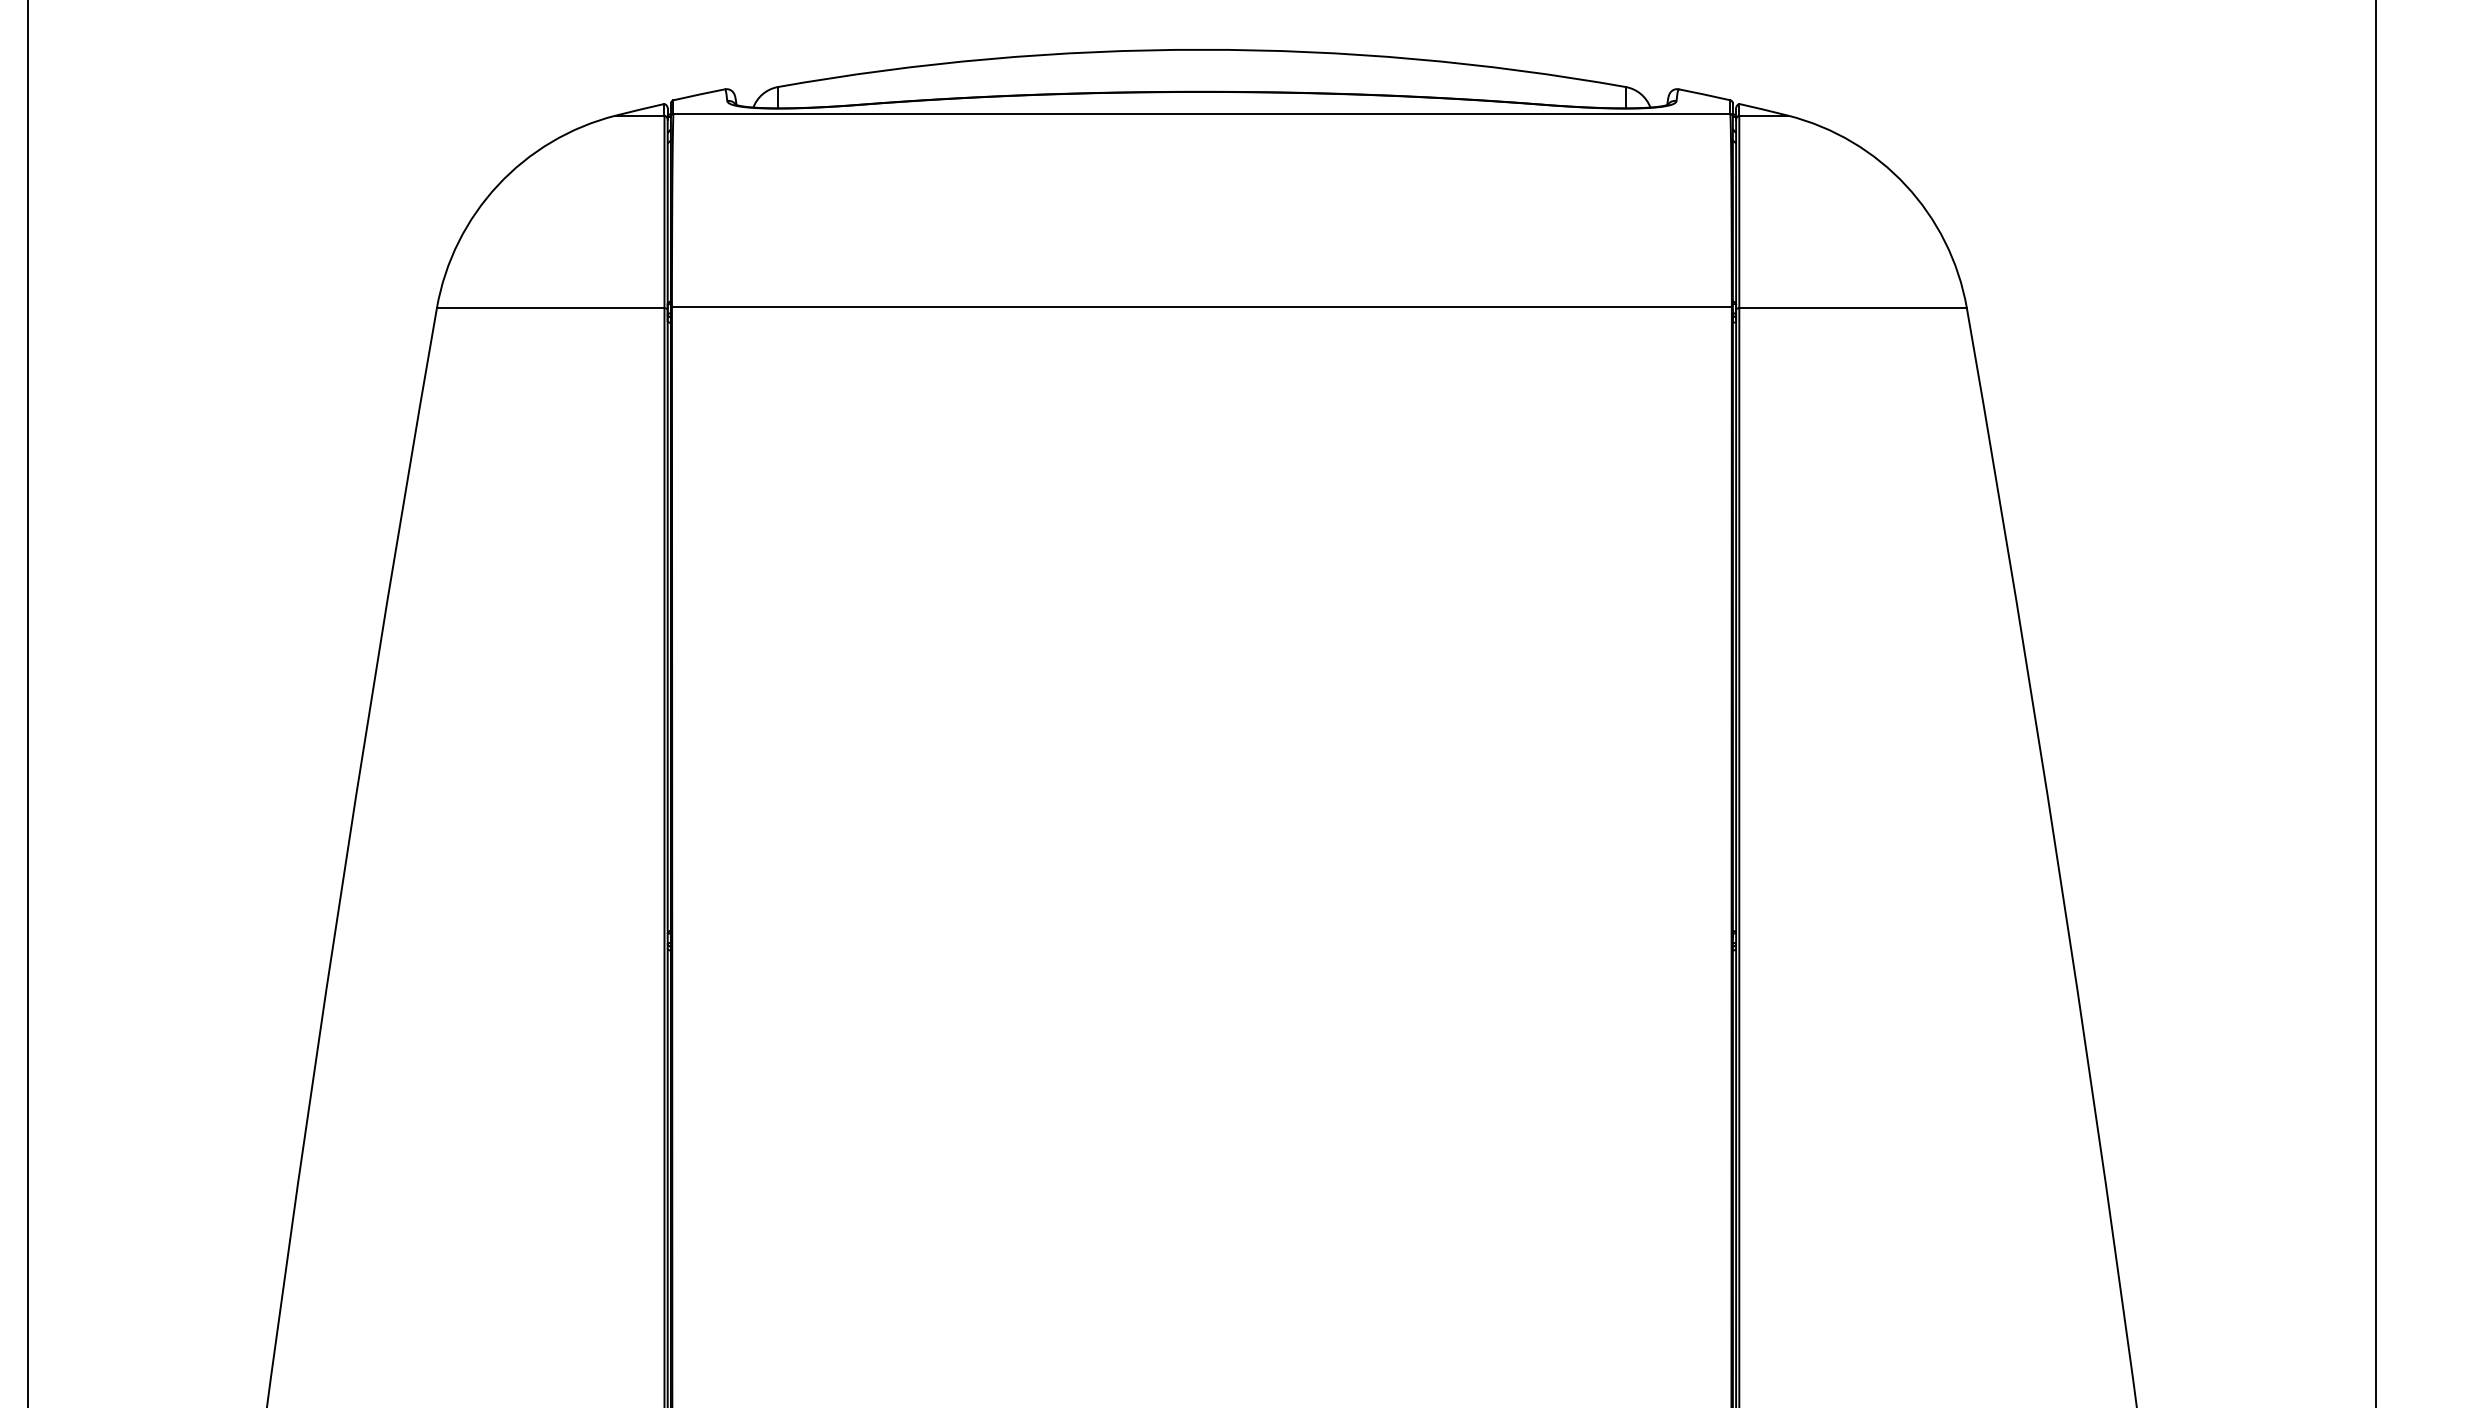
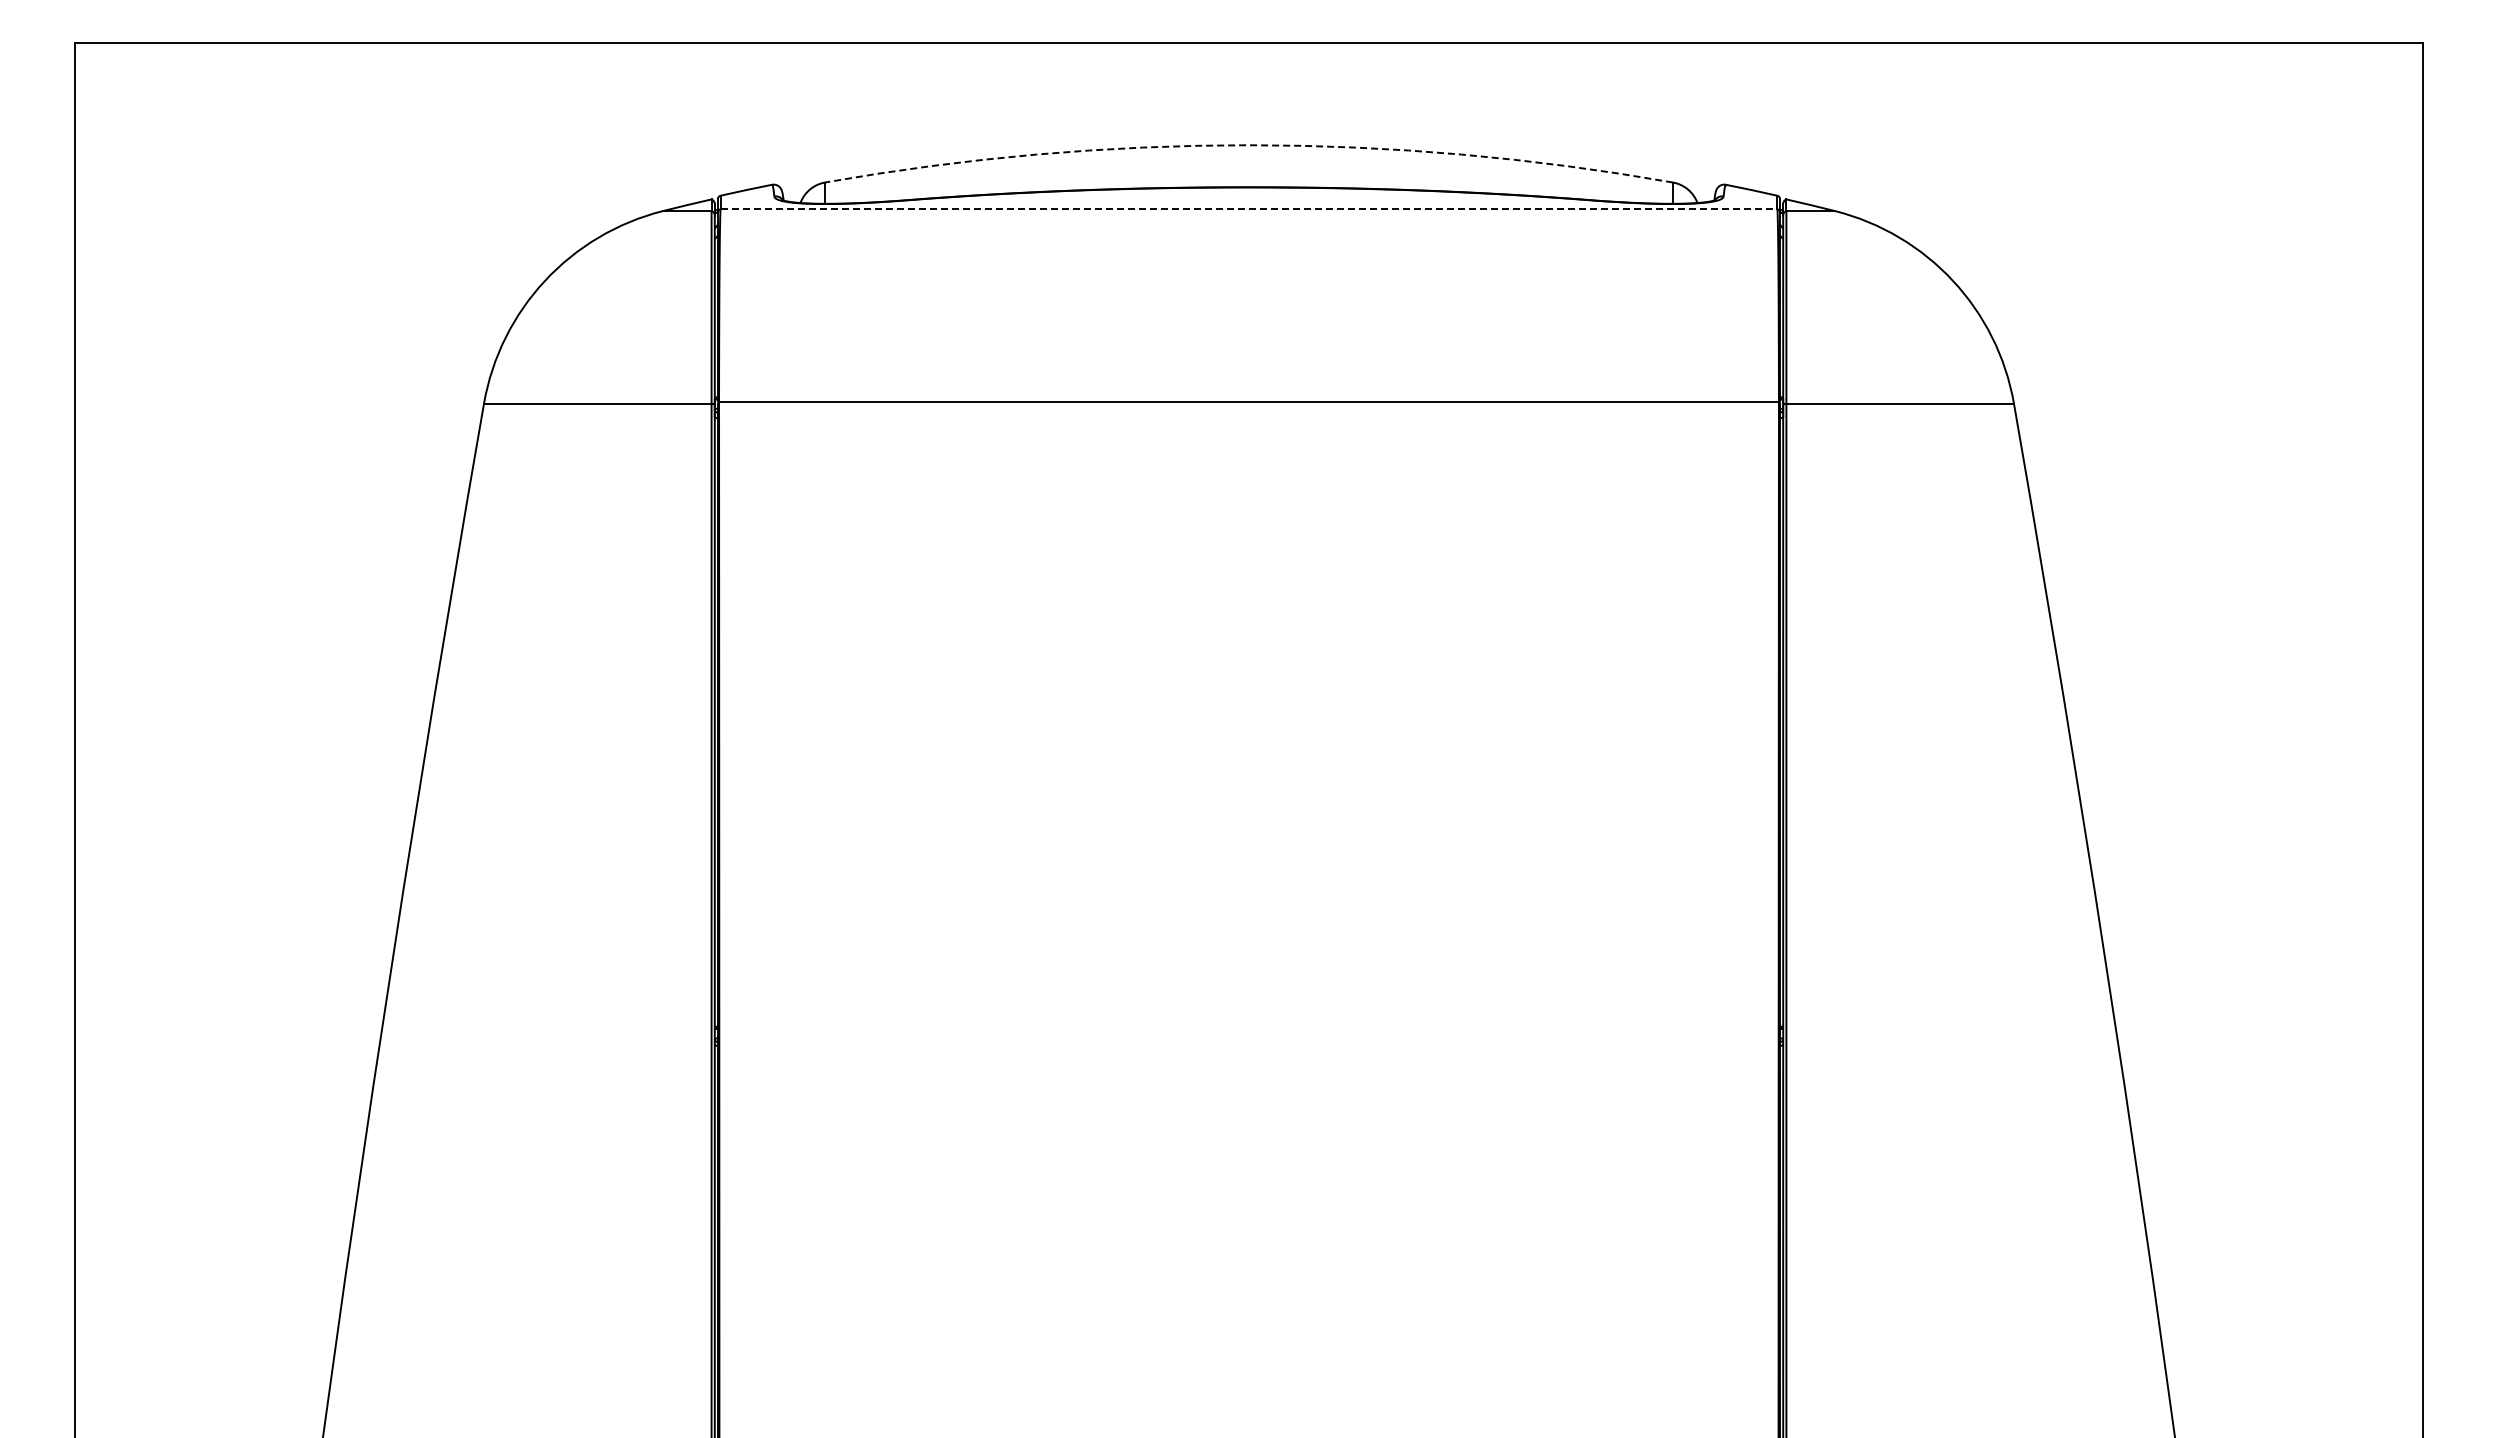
arc: (1202, 50) -> (1249, 145), solid -> dashed
line: (1202, 114) -> (1249, 209), solid -> dashed

